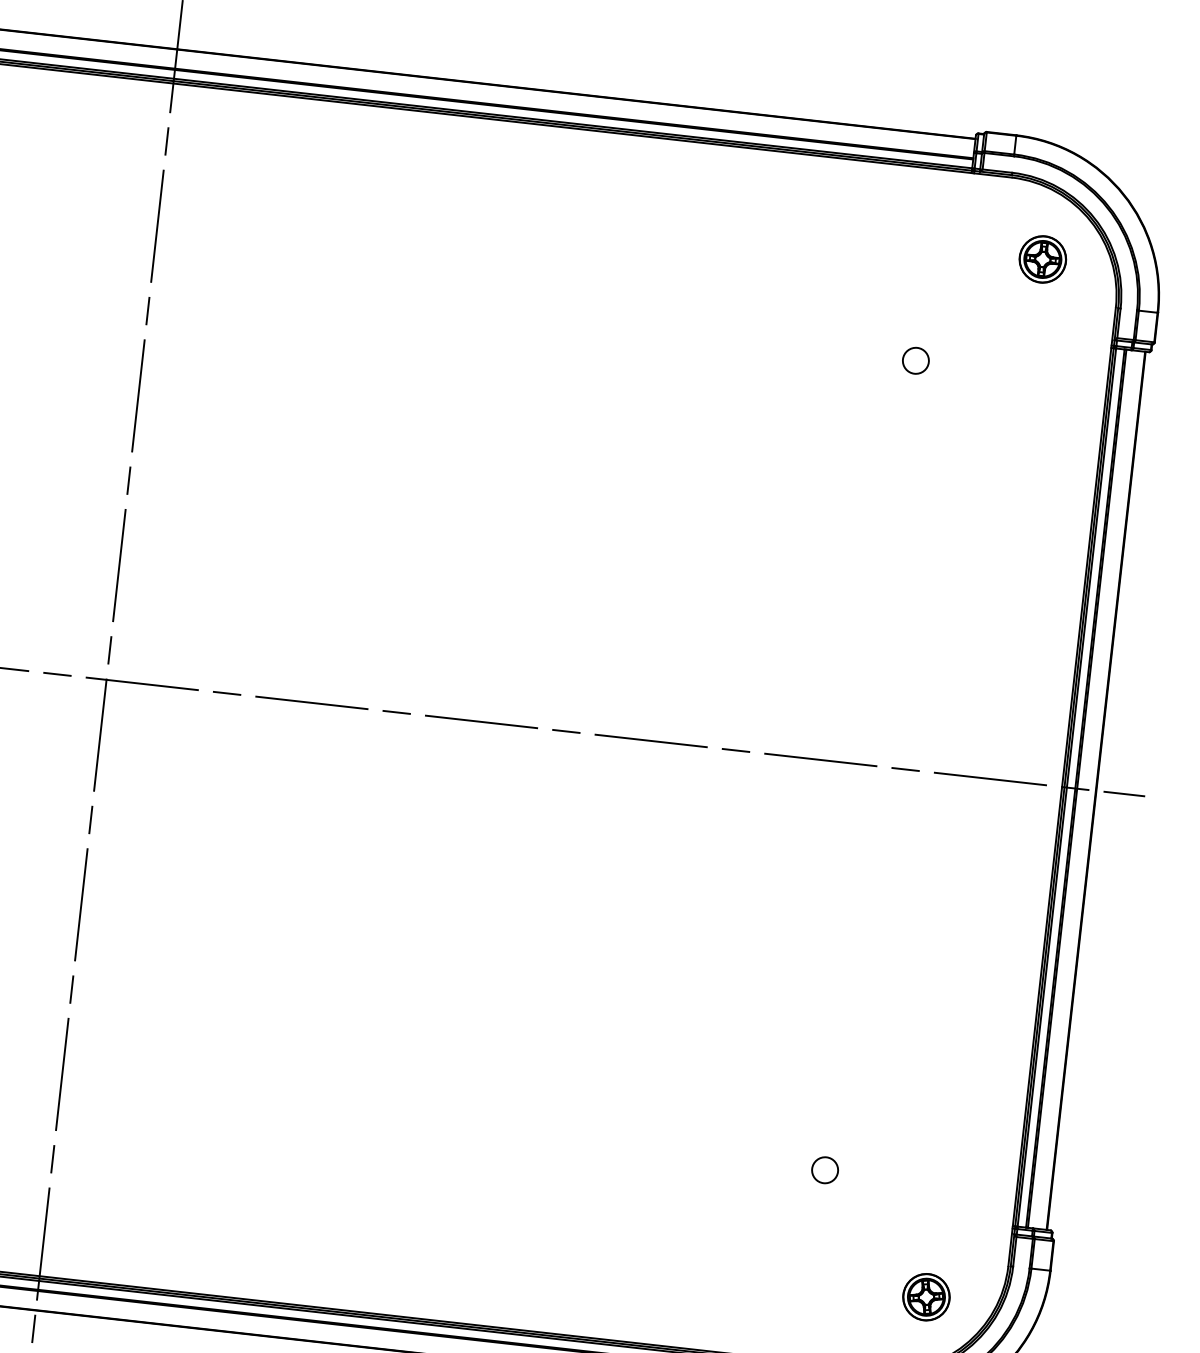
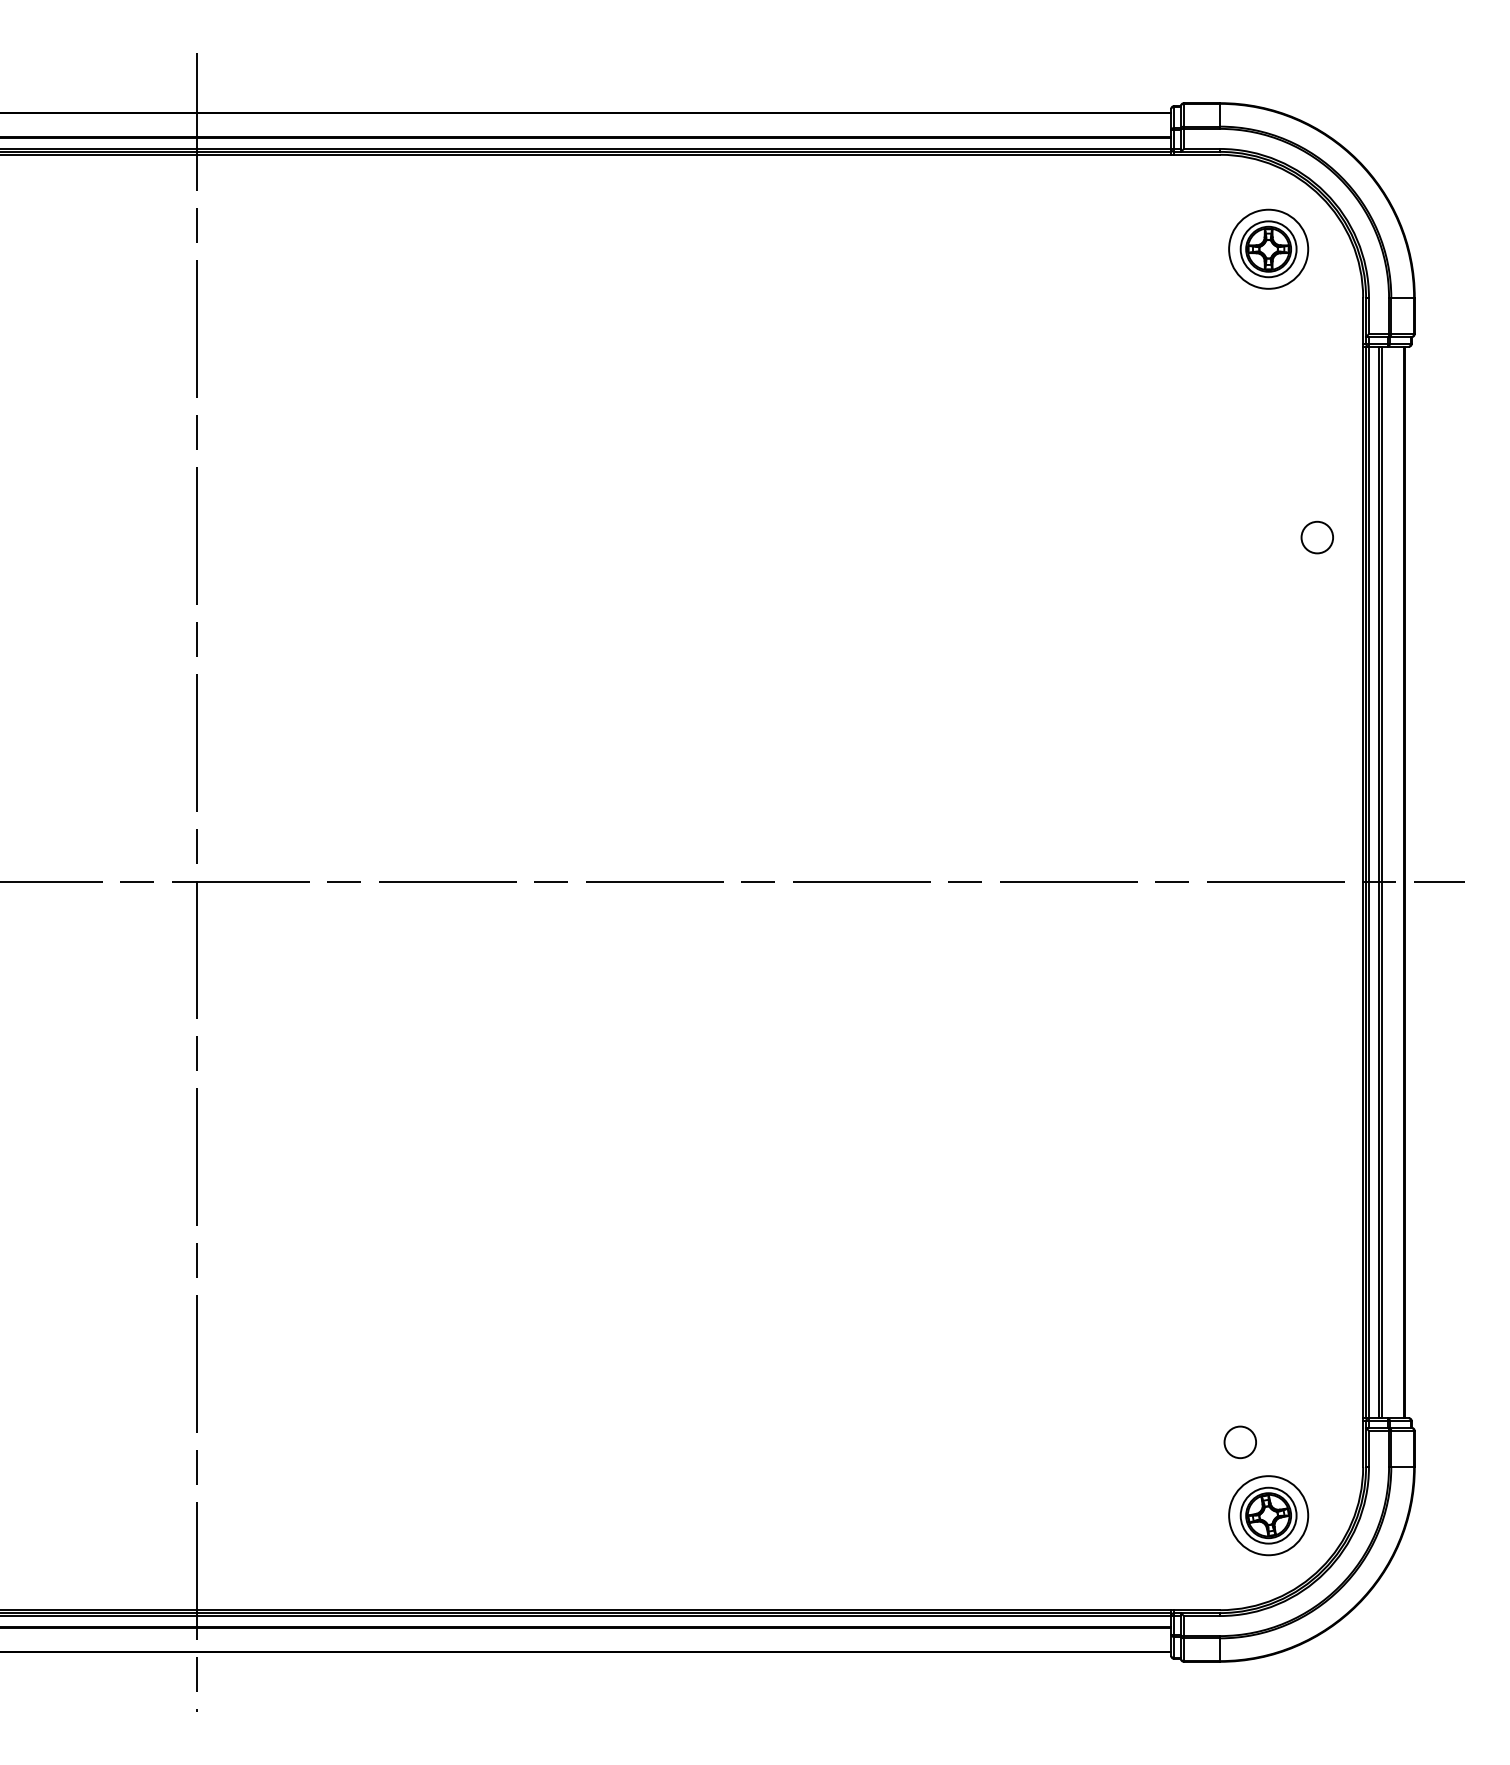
circle: (1042, 259) -> (1268, 249), size x1.4
circle: (915, 360) -> (1316, 537), moved
circle: (824, 1170) -> (1239, 1442), moved
circle: (926, 1297) -> (1268, 1515), size x1.4

